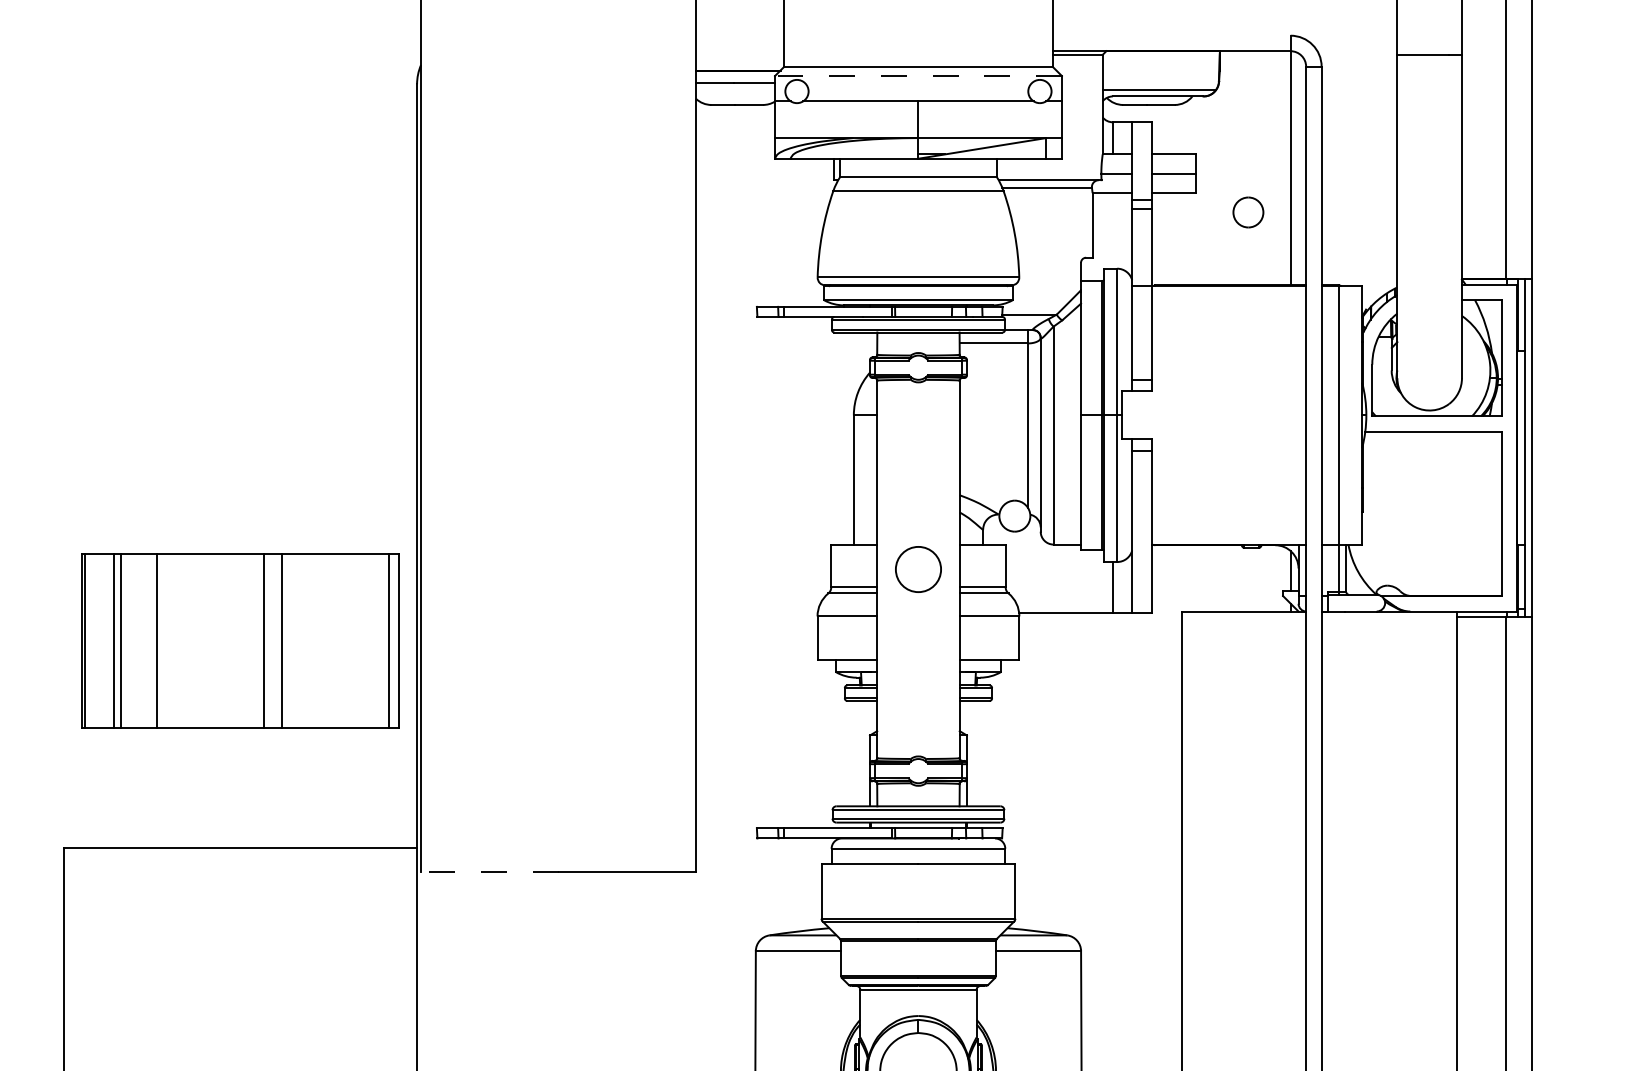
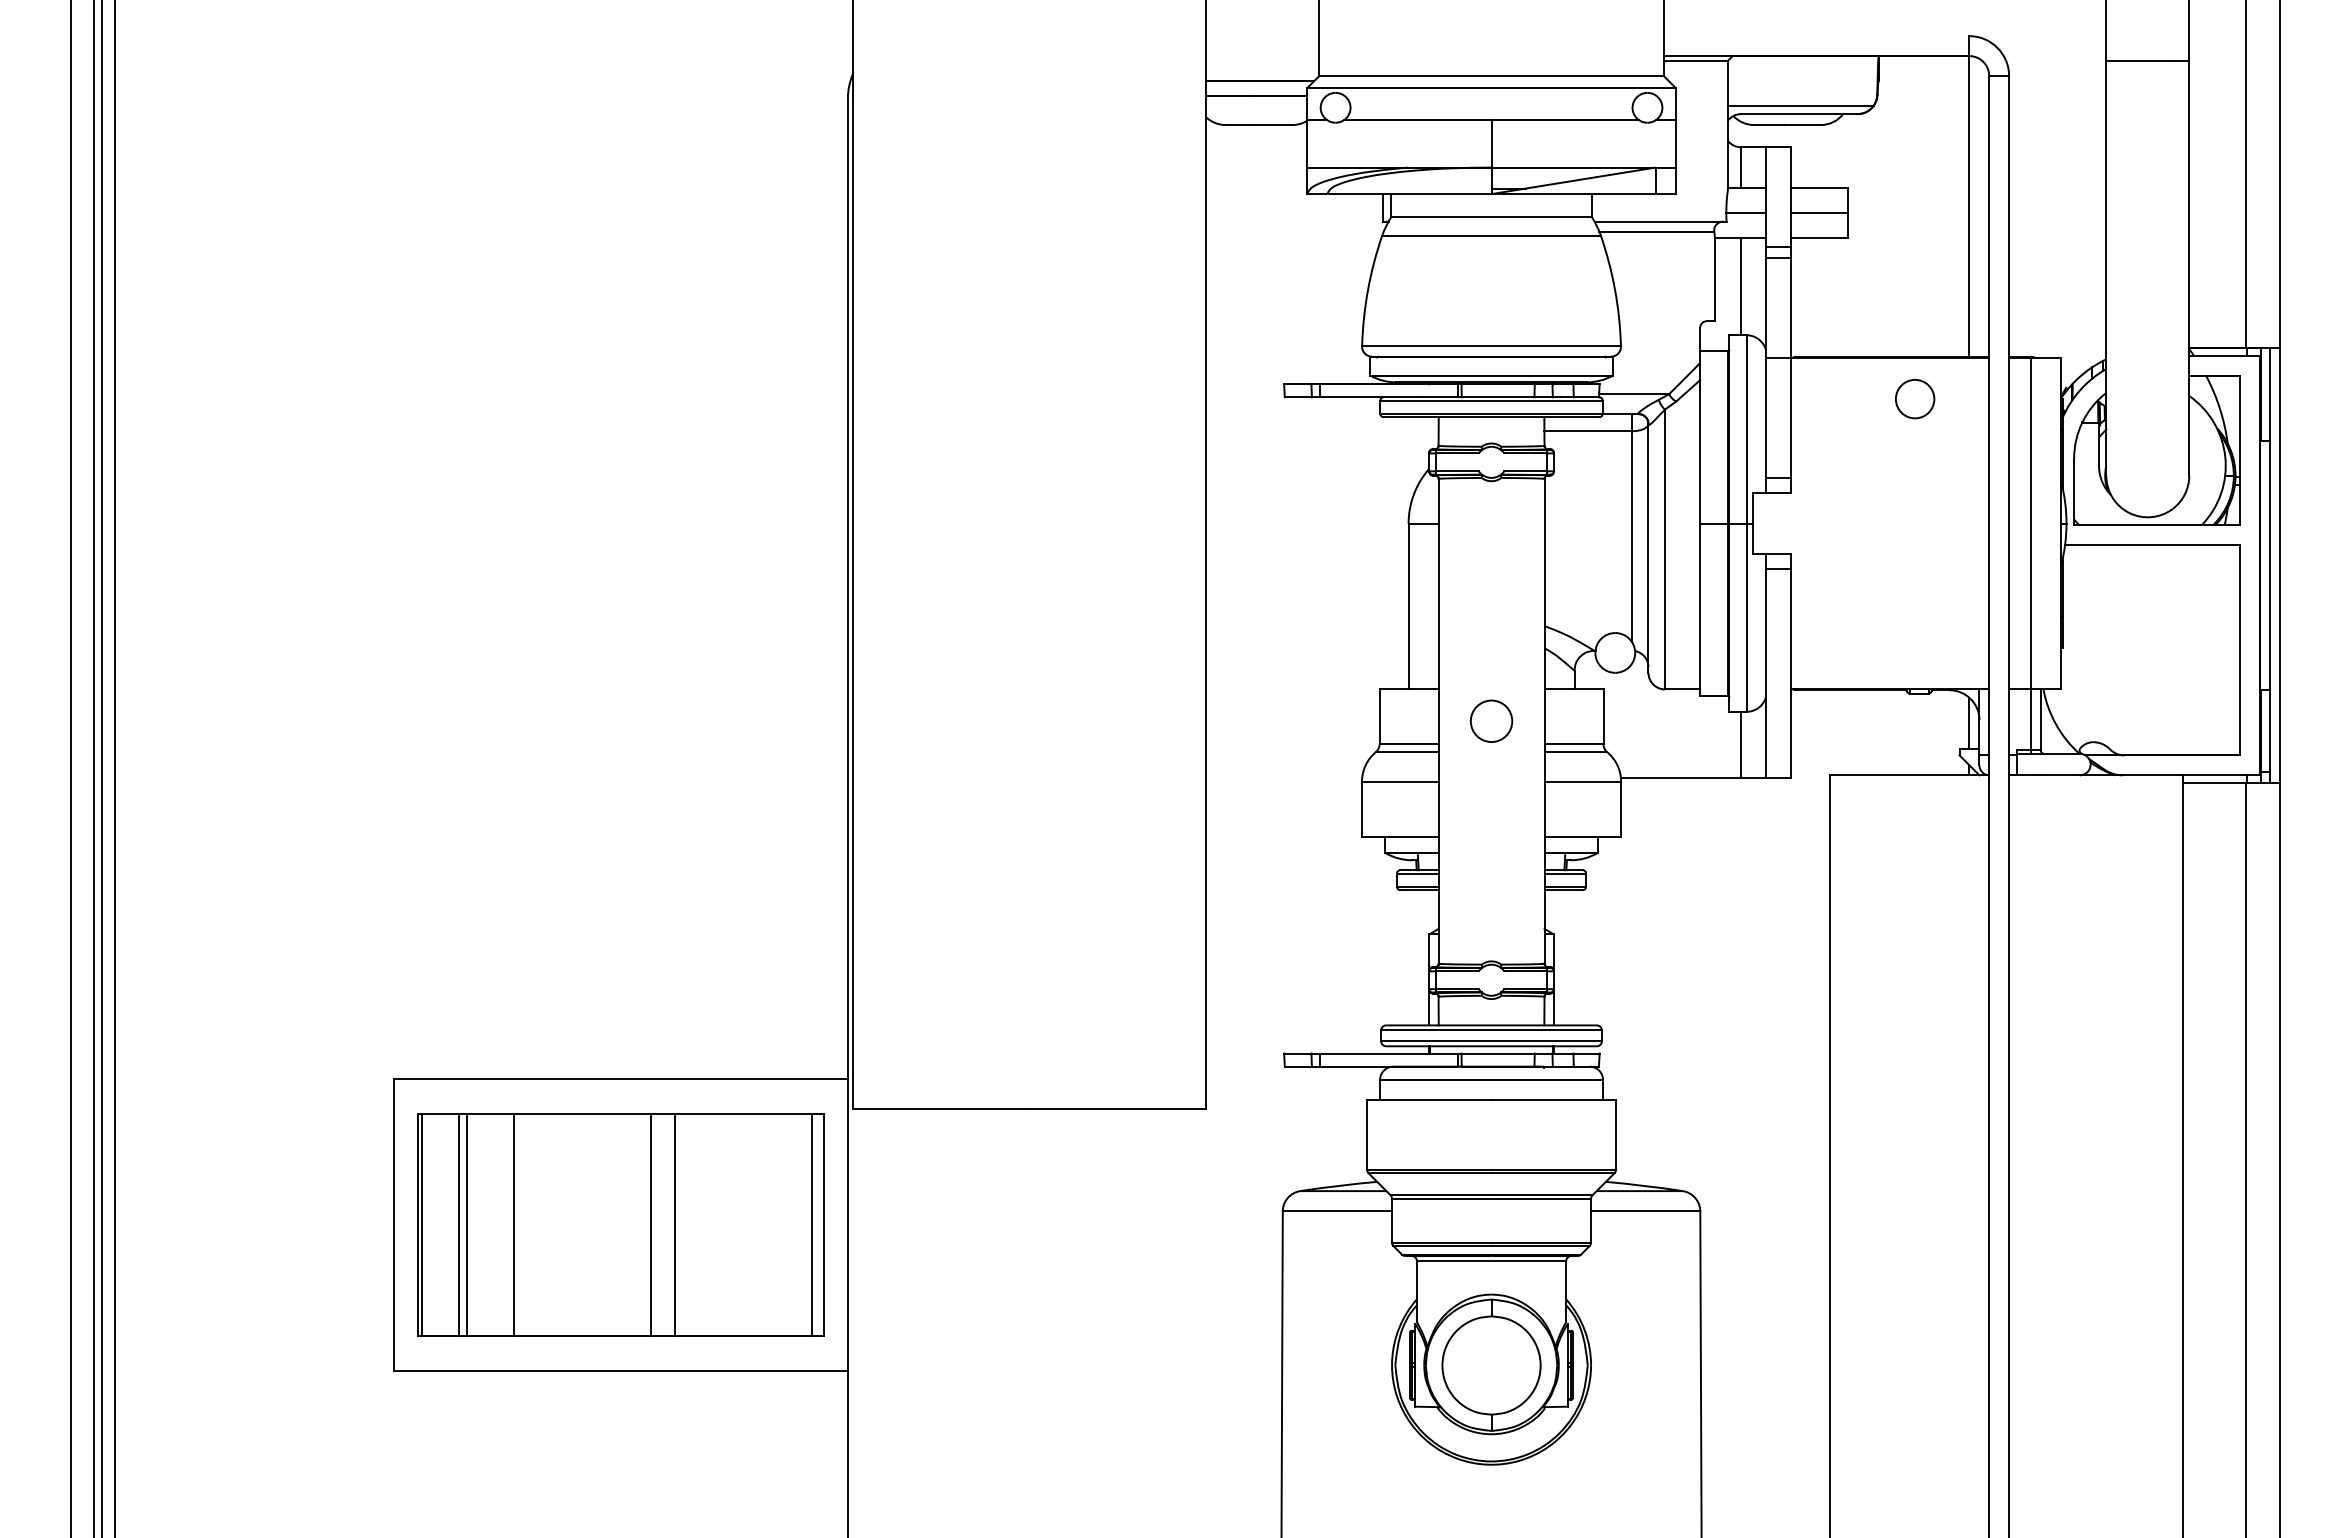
line: (918, 75) -> (1491, 87), dashed -> solid
part: (1248, 212) -> (1915, 399), moved
line: (1113, 230) -> (1741, 286), added
circle: (918, 568) -> (1491, 720), size x0.71
part: (239, 640) -> (620, 1224), moved
line: (489, 871) -> (940, 1109), dashed -> solid

